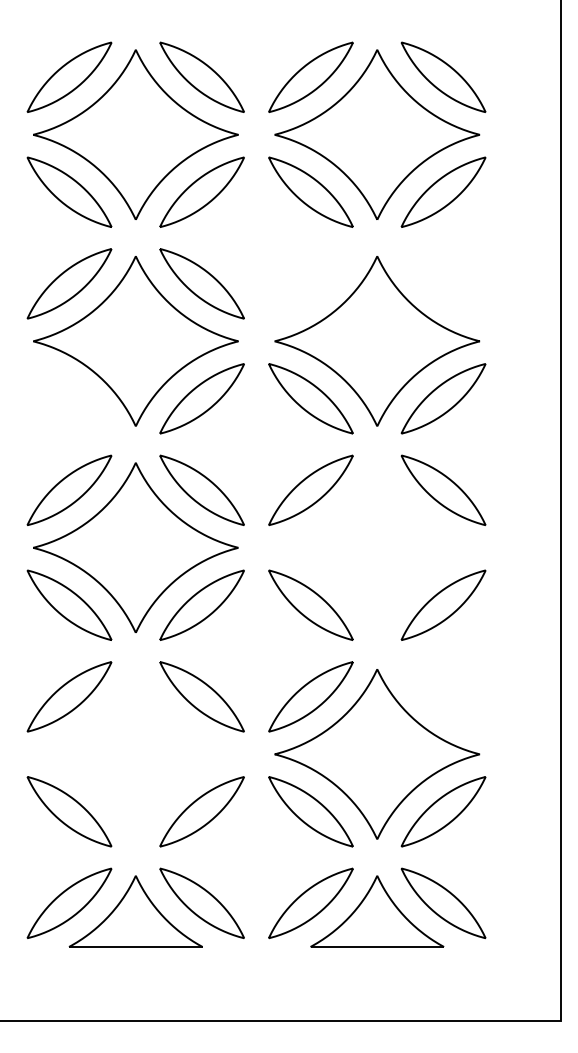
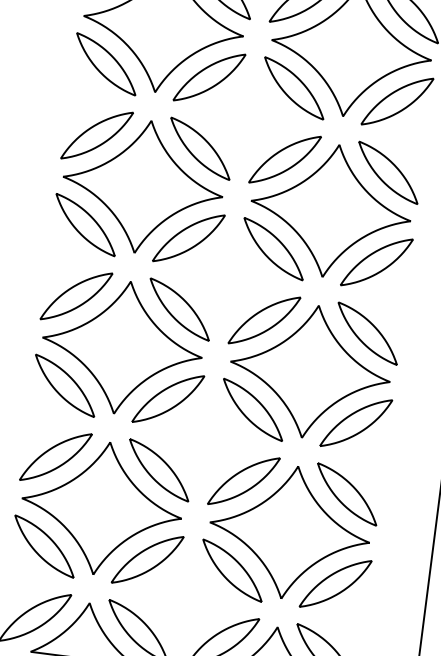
part: (310, 283) -> (284, 159), added
part: (443, 283) -> (388, 172), added
part: (69, 398) -> (85, 224), added
part: (377, 547) -> (310, 371), added
part: (443, 696) -> (347, 494), added
part: (135, 754) -> (101, 508), added

